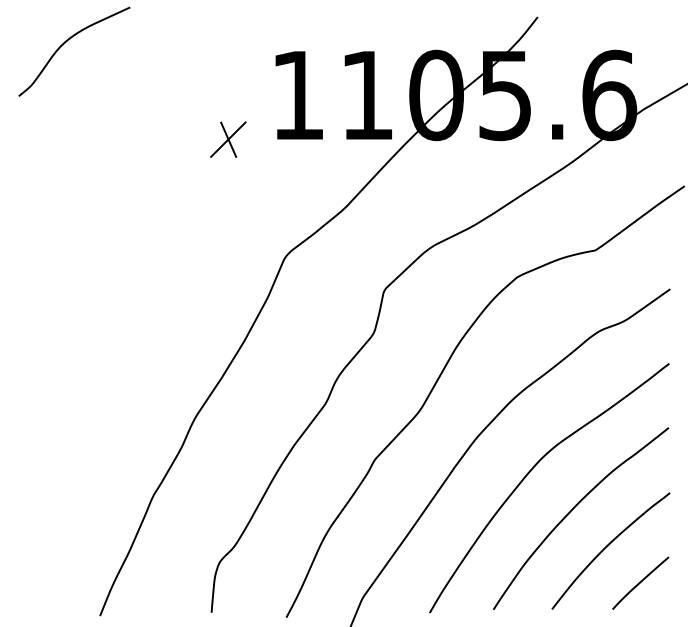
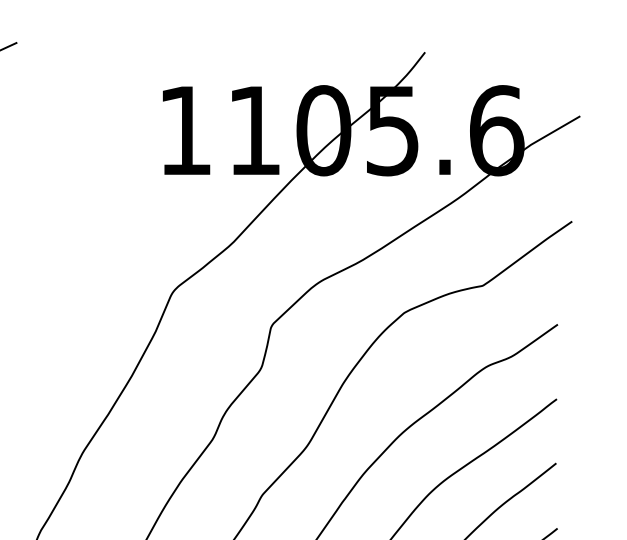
part: (228, 139) -> (115, 174), removed

